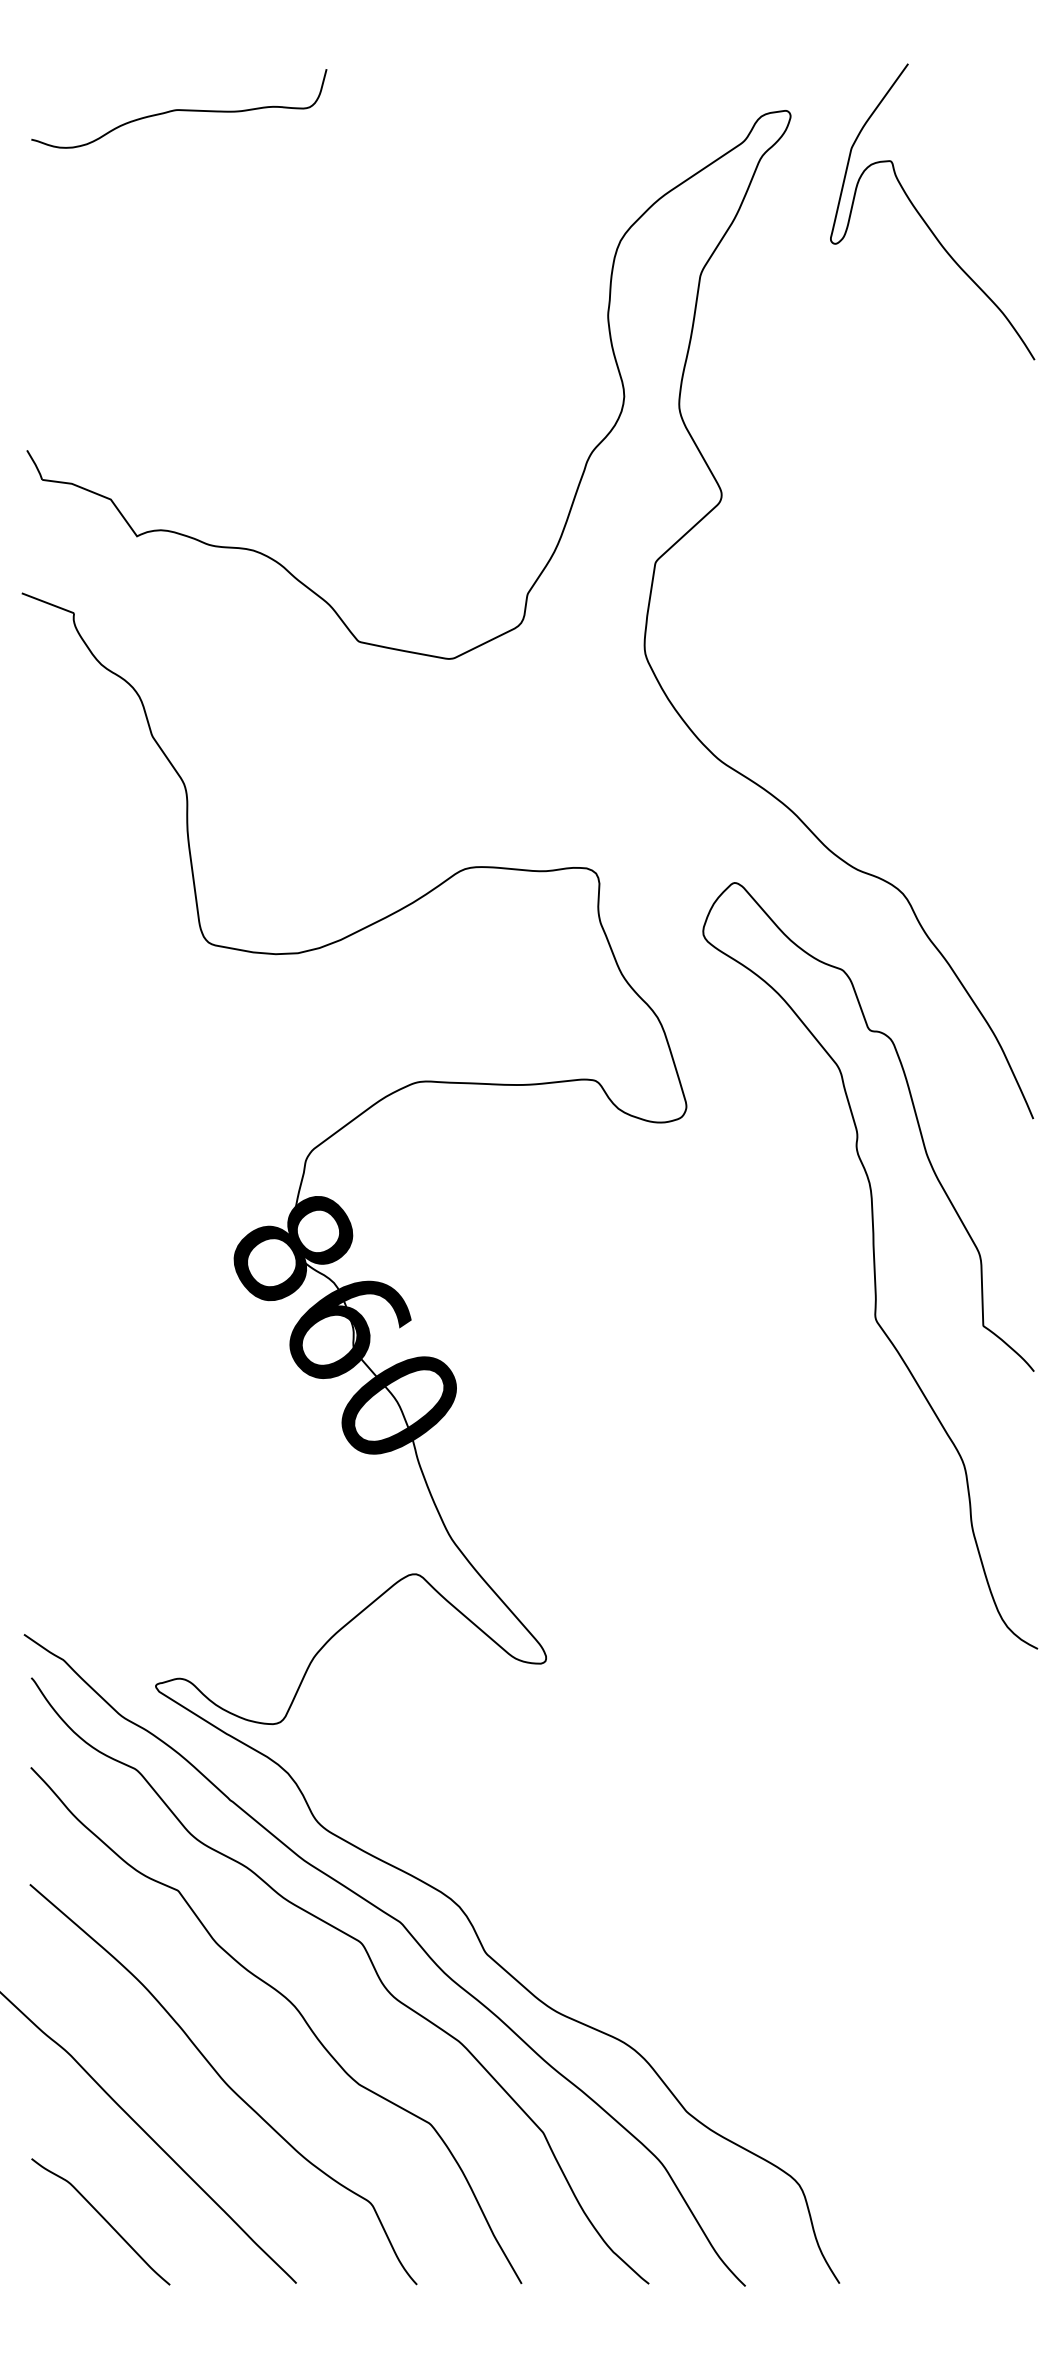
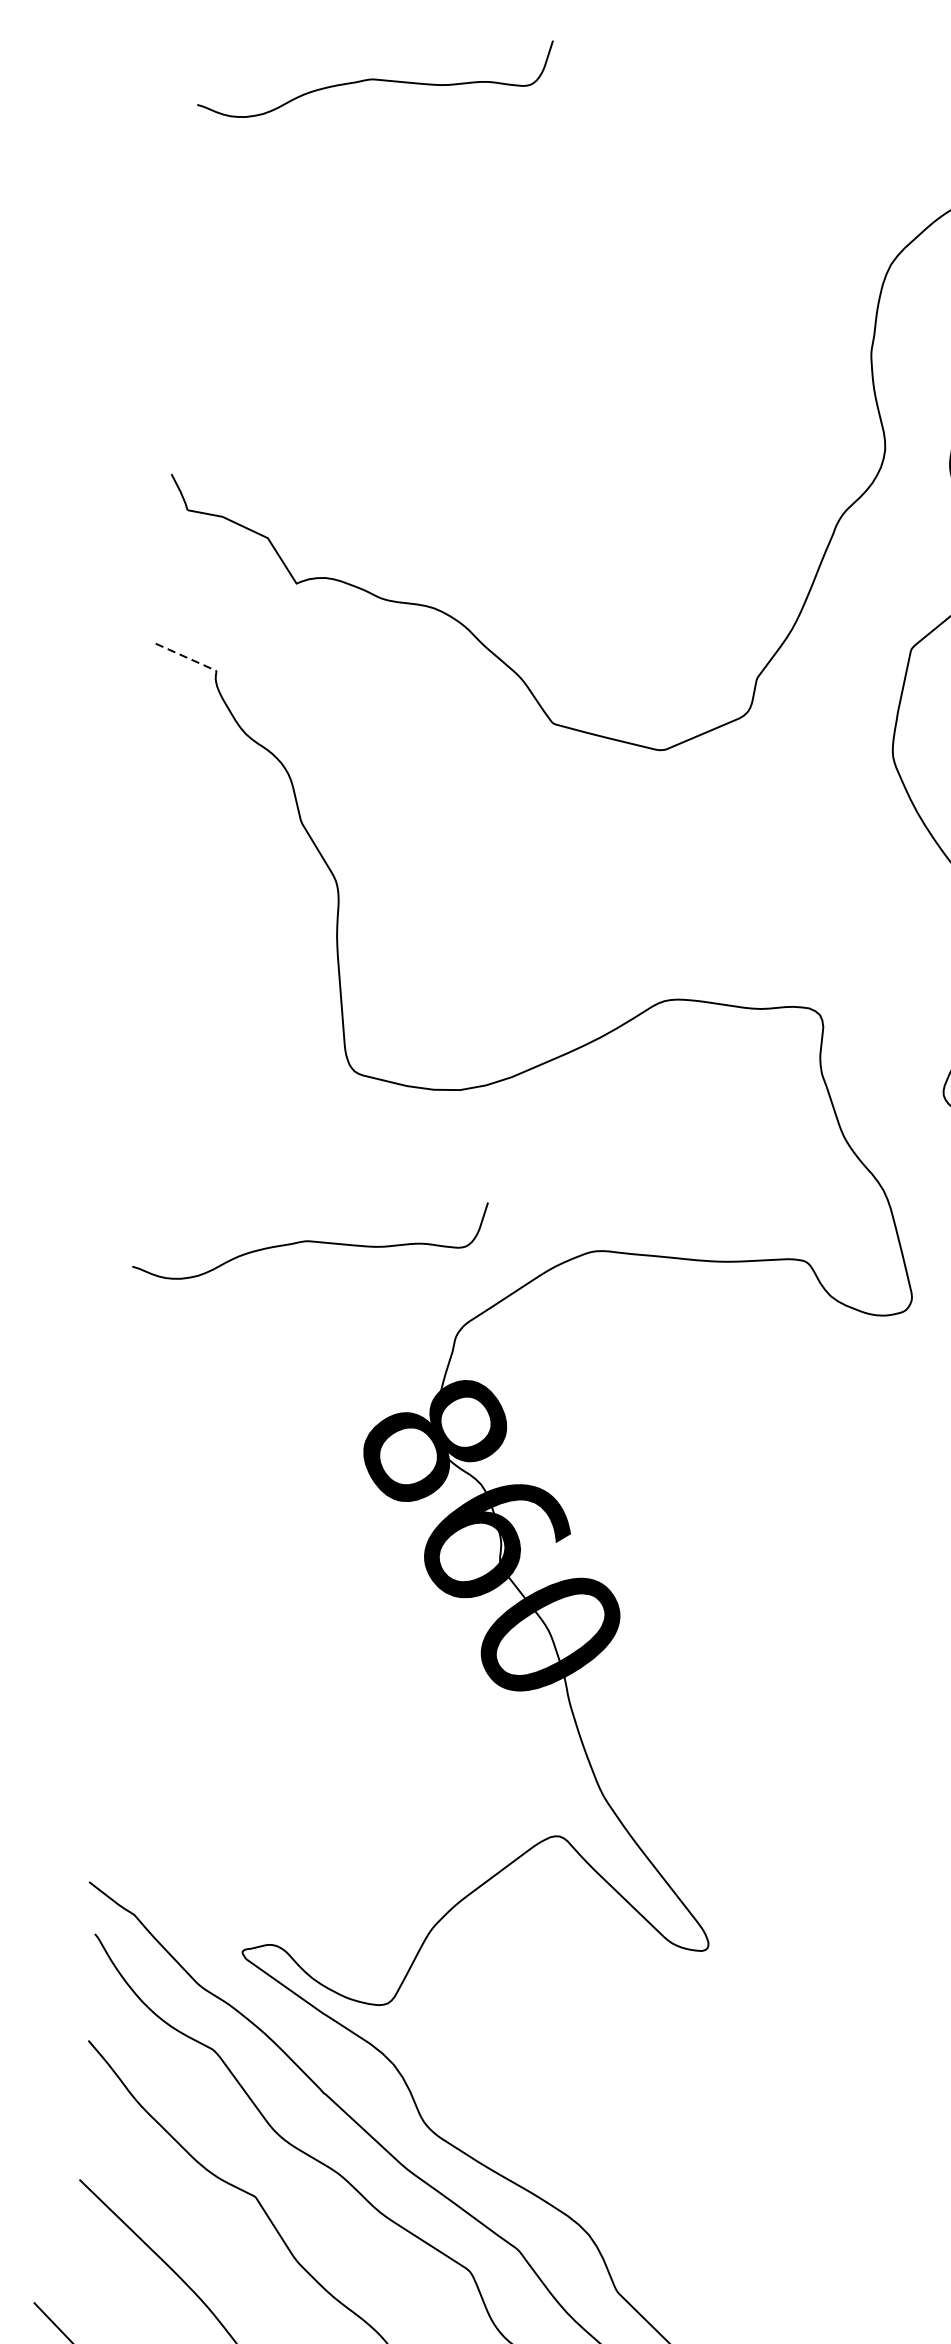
line: (47, 603) -> (185, 657), solid -> dashed
curve: (179, 1086) -> (310, 1240), added

